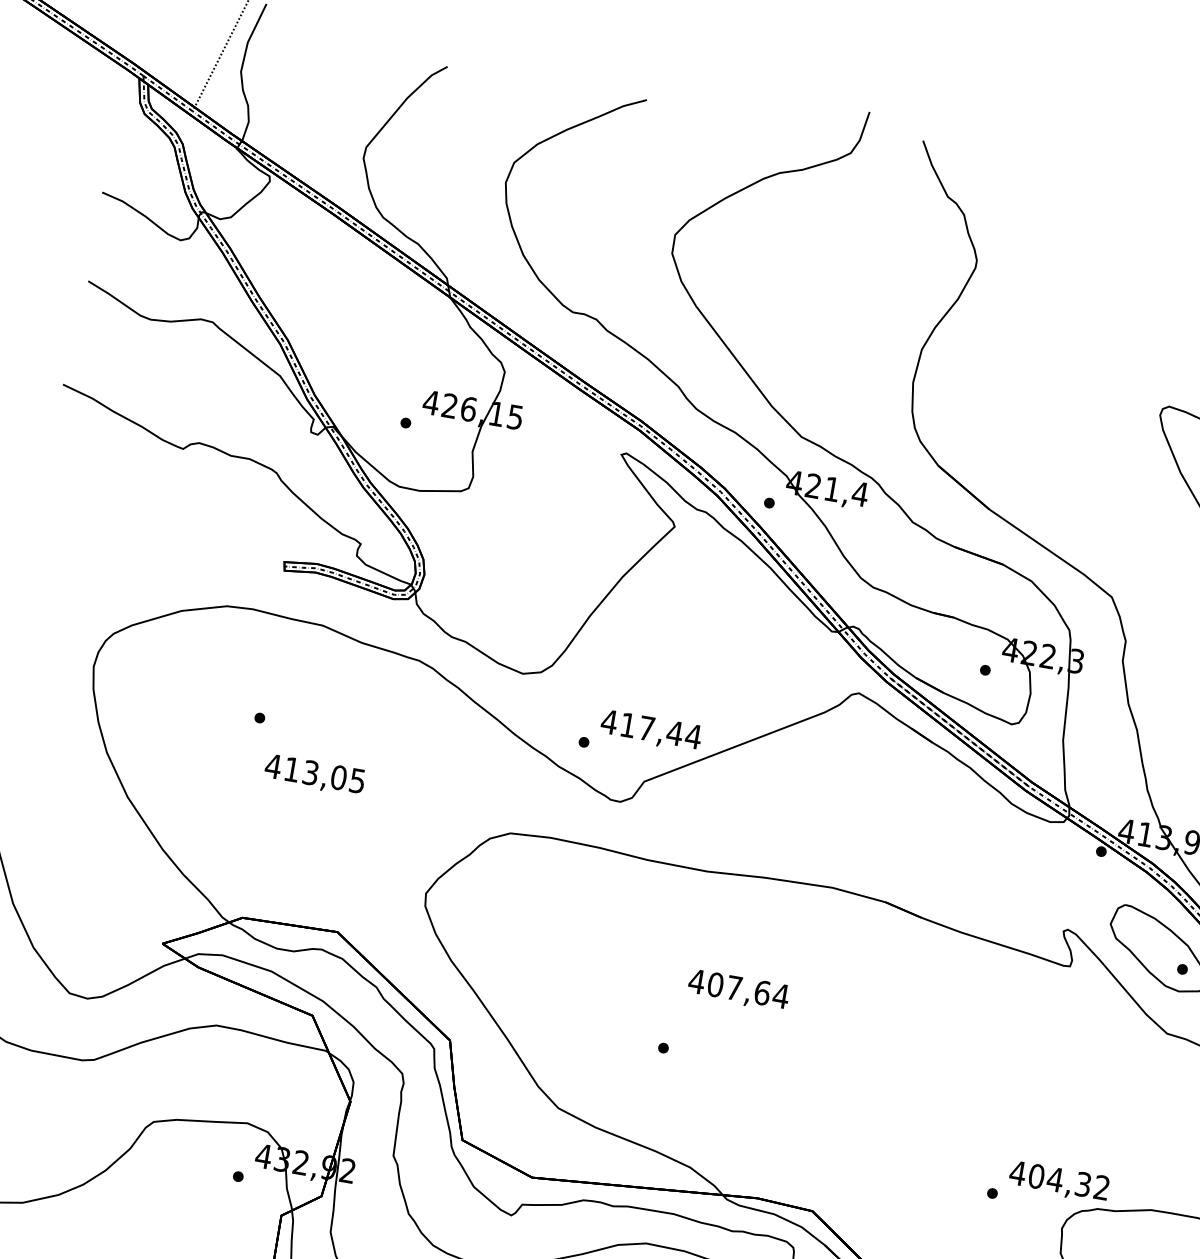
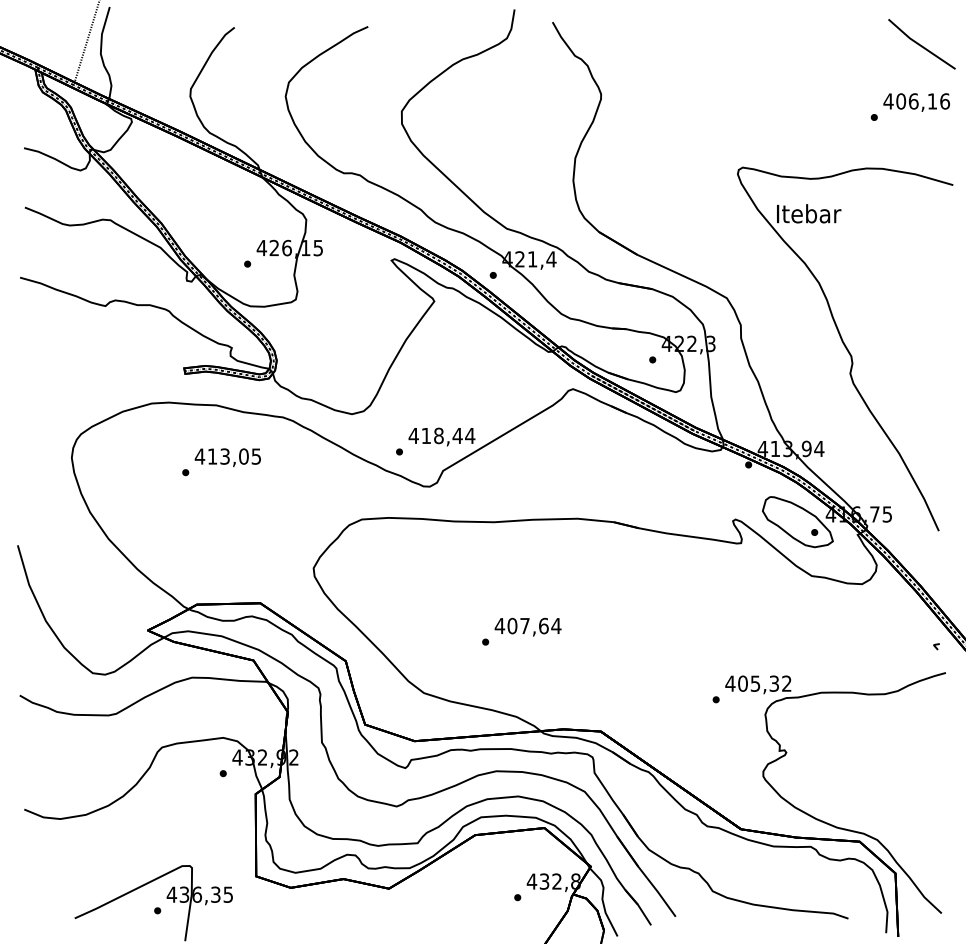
text: (646, 727) -> (438, 435), 417,44 -> 418,44
text: (314, 774) -> (227, 457), moved
text: (737, 989) -> (527, 626), moved
text: (1055, 1179) -> (755, 683), 404,32 -> 405,32

